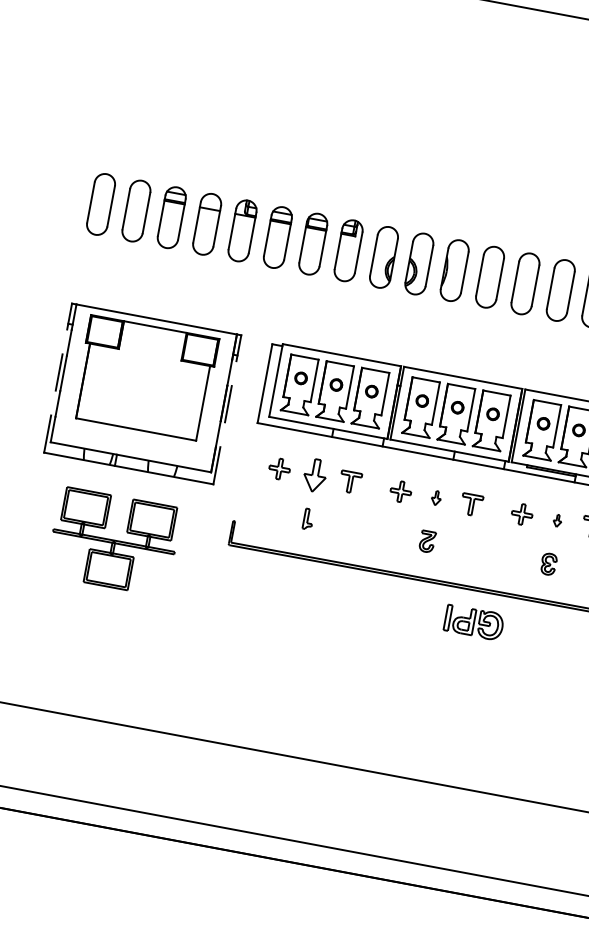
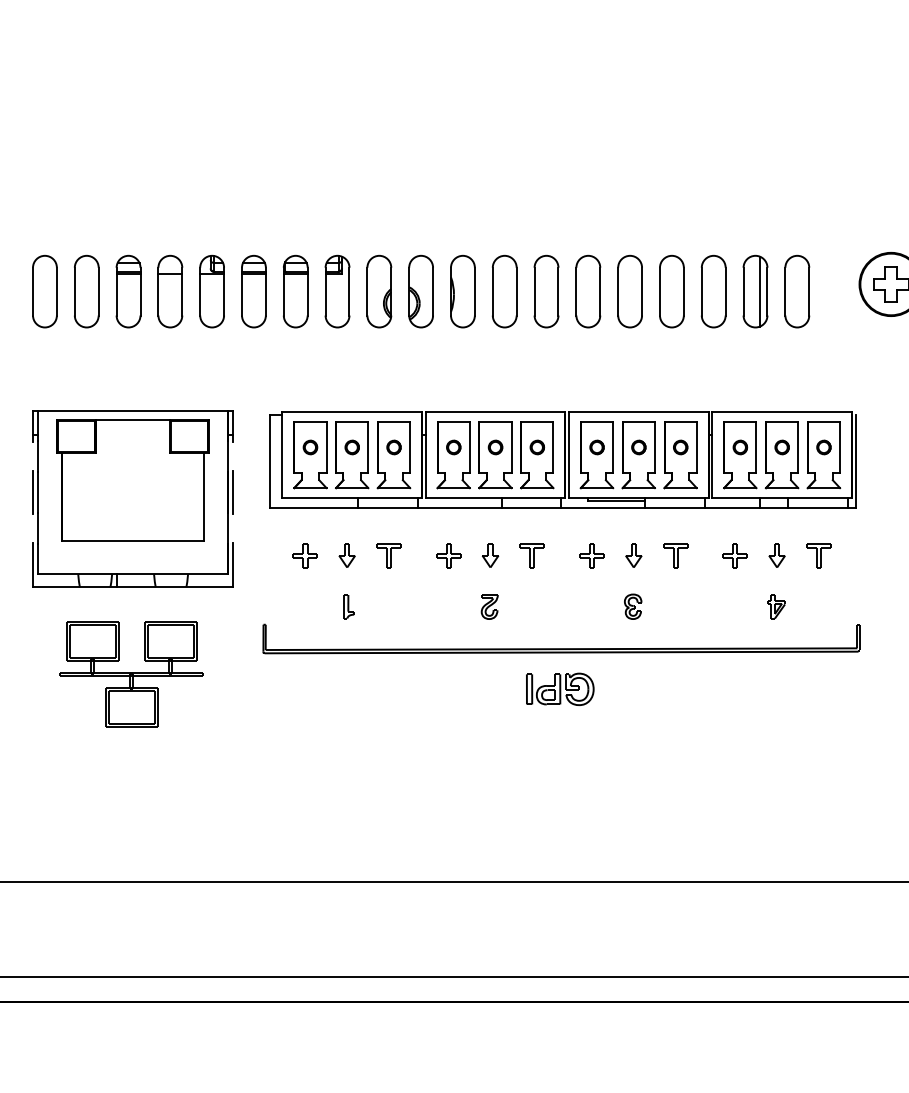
part: (314, 475) -> (346, 555), size x0.62
part: (436, 498) -> (490, 555), size x1.43
part: (557, 520) -> (633, 555), size x1.67

